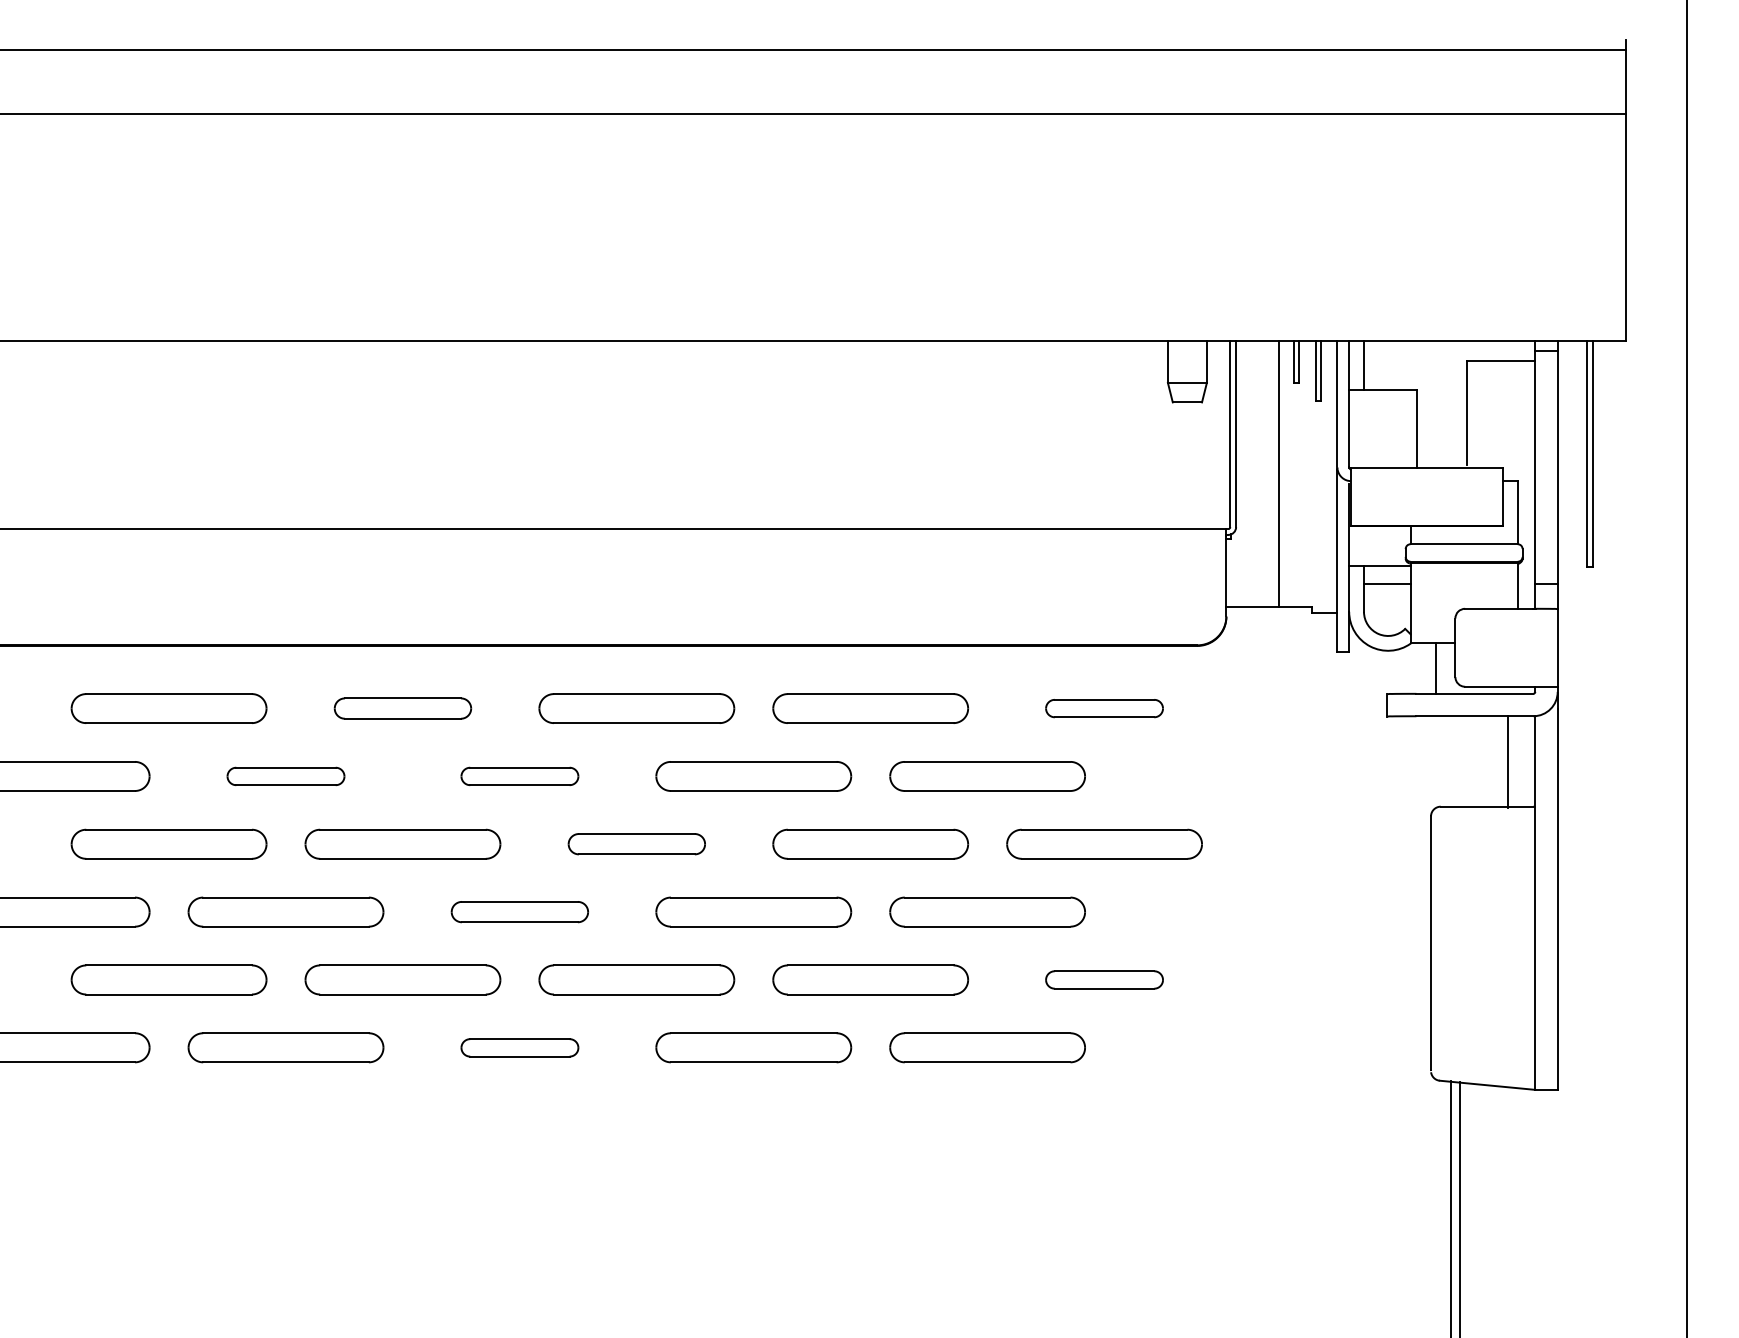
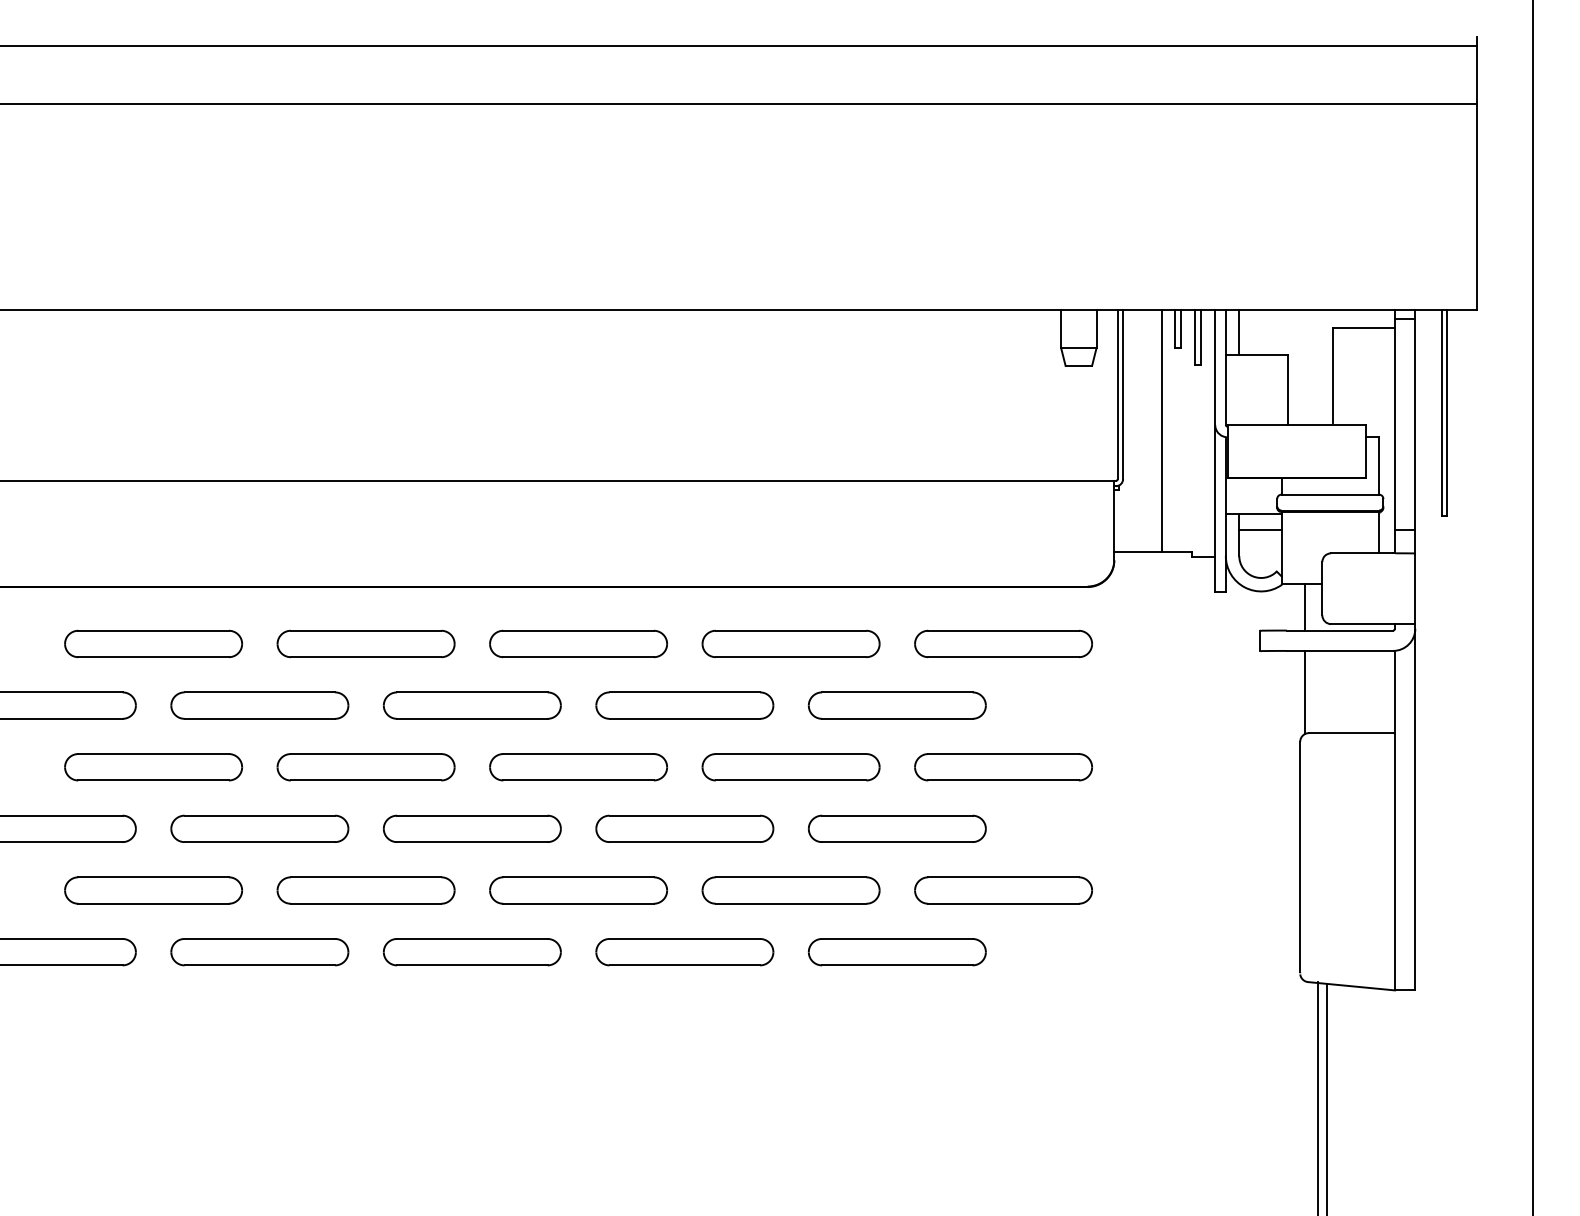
part: (402, 708) -> (365, 643), size x1.43
part: (1104, 708) -> (1003, 643), size x1.67
line: (1507, 762) -> (1304, 692), moved
part: (285, 776) -> (259, 705), size x1.67
part: (519, 776) -> (471, 705), size x1.67
part: (636, 843) -> (578, 766), size x1.43
part: (519, 911) -> (471, 828), size x1.43
part: (1104, 979) -> (1003, 890), size x1.67
part: (519, 1047) -> (471, 951), size x1.67

